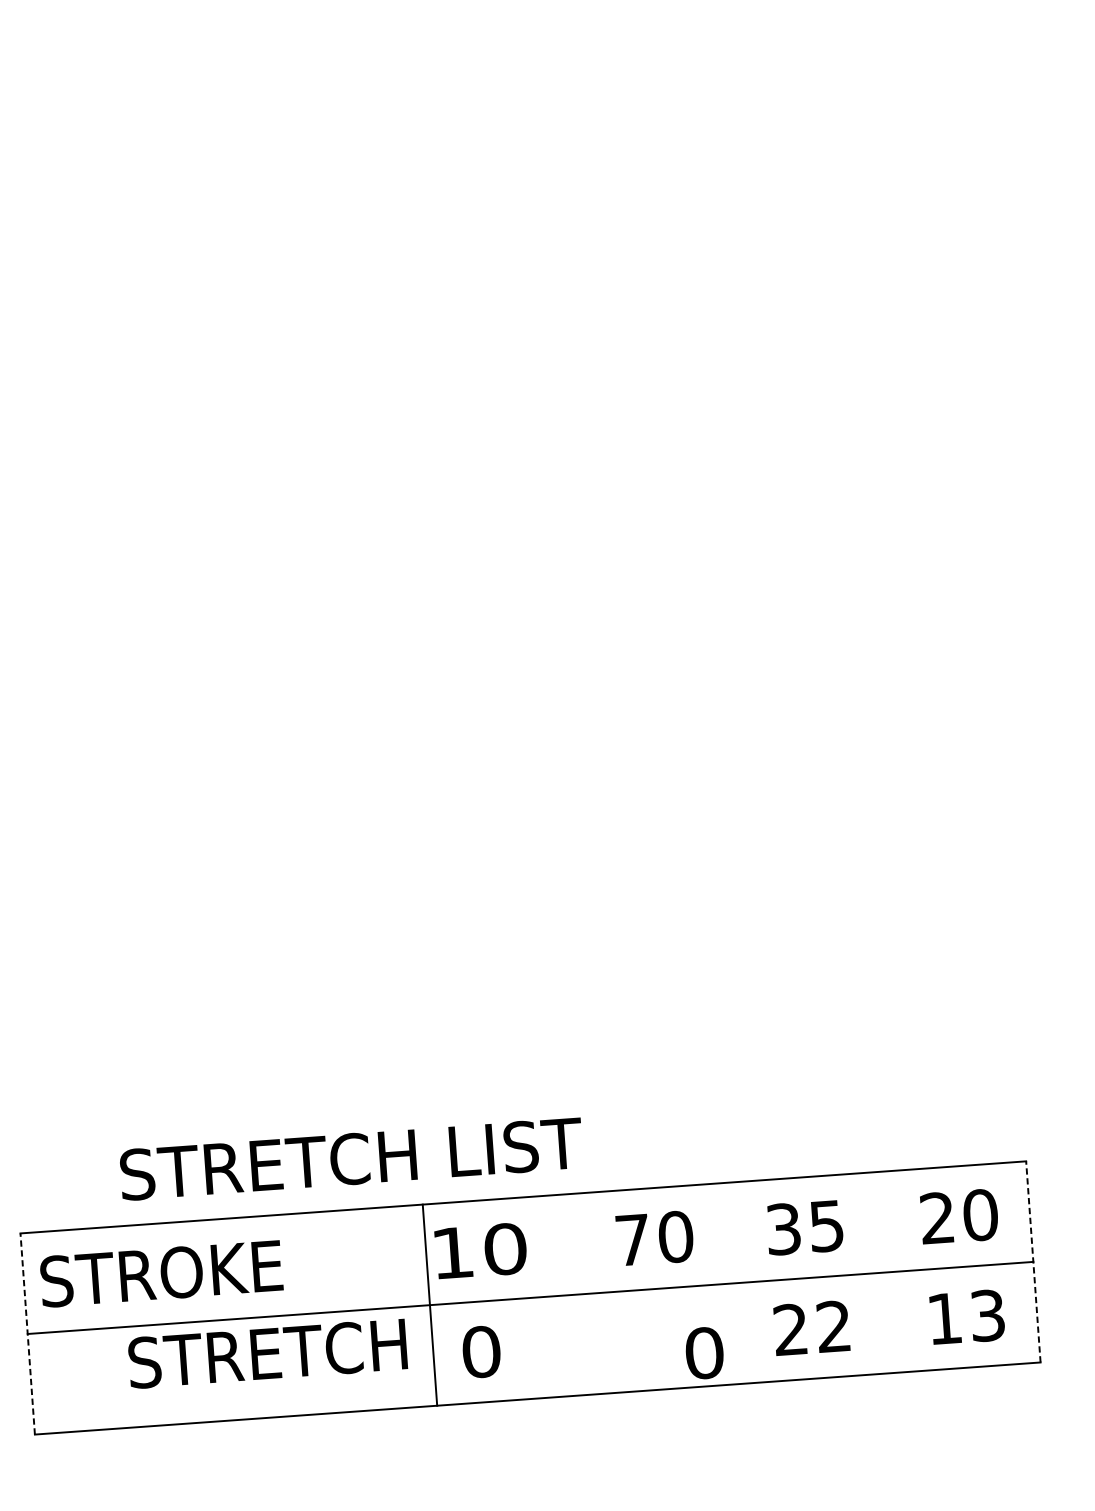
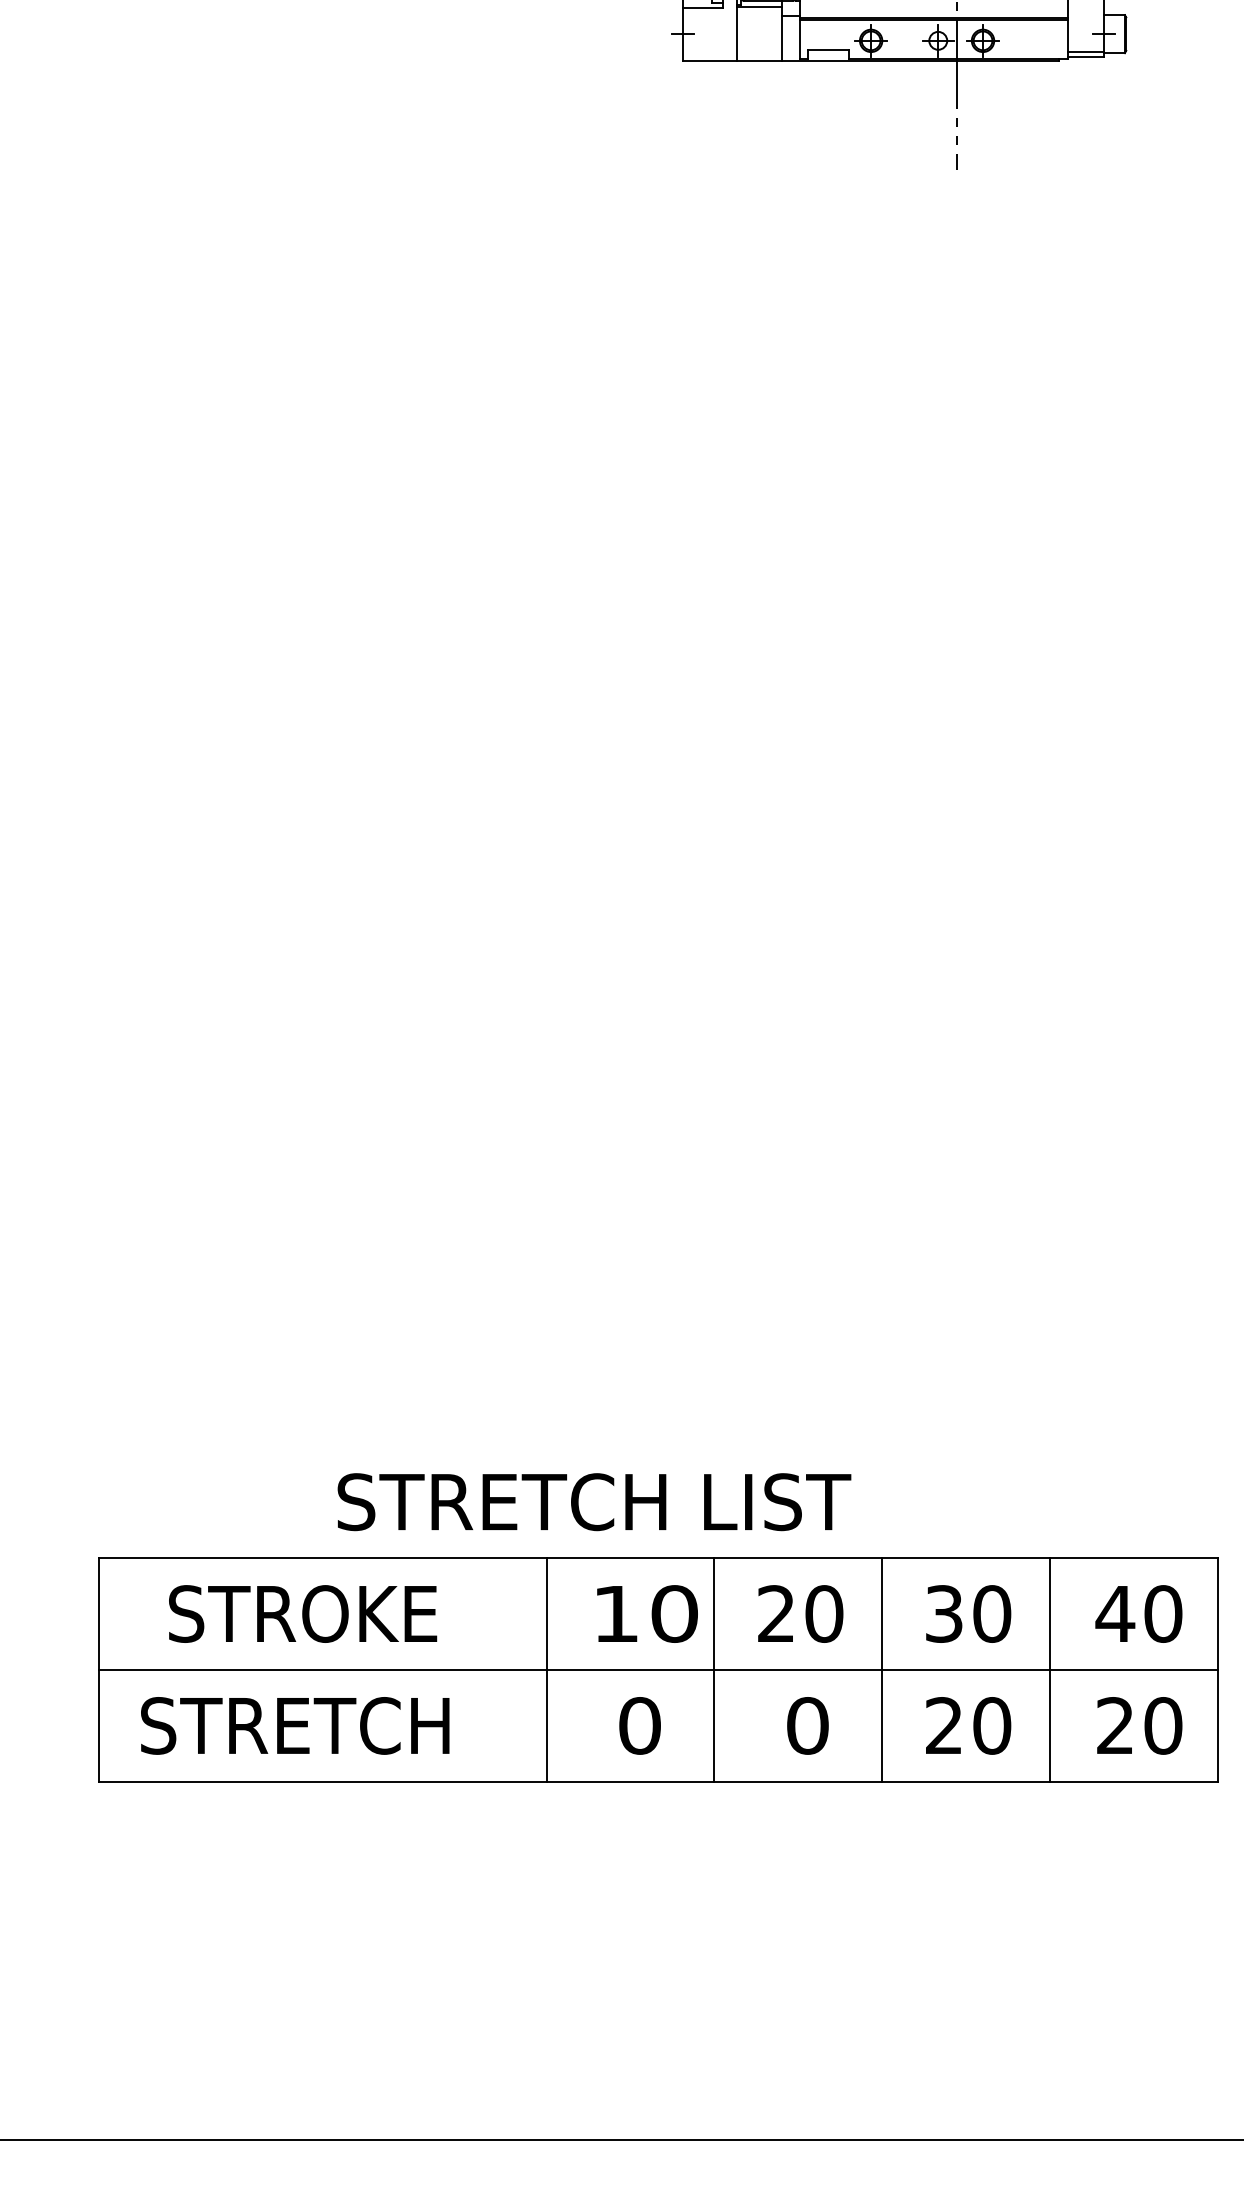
text: (351, 1159) -> (594, 1502), moved
text: (937, 1217) -> (1115, 1613), 20 -> 40
text: (827, 1225) -> (992, 1613), 35 -> 30
text: (632, 1239) -> (776, 1613), 70 -> 20
text: (481, 1250) -> (647, 1613), moved
line: (1032, 1261) -> (1217, 1669), dashed -> solid
line: (882, 1272) -> (1050, 1669), added
text: (161, 1273) -> (303, 1613), moved
line: (731, 1283) -> (882, 1669), added
line: (580, 1293) -> (714, 1669), added
text: (966, 1316) -> (1139, 1725), 13 -> 20
text: (834, 1326) -> (992, 1725), 22 -> 20
line: (28, 1333) -> (99, 1669), dashed -> solid
text: (481, 1351) -> (639, 1725), moved
text: (704, 1352) -> (807, 1725), moved
text: (267, 1353) -> (295, 1725), moved

